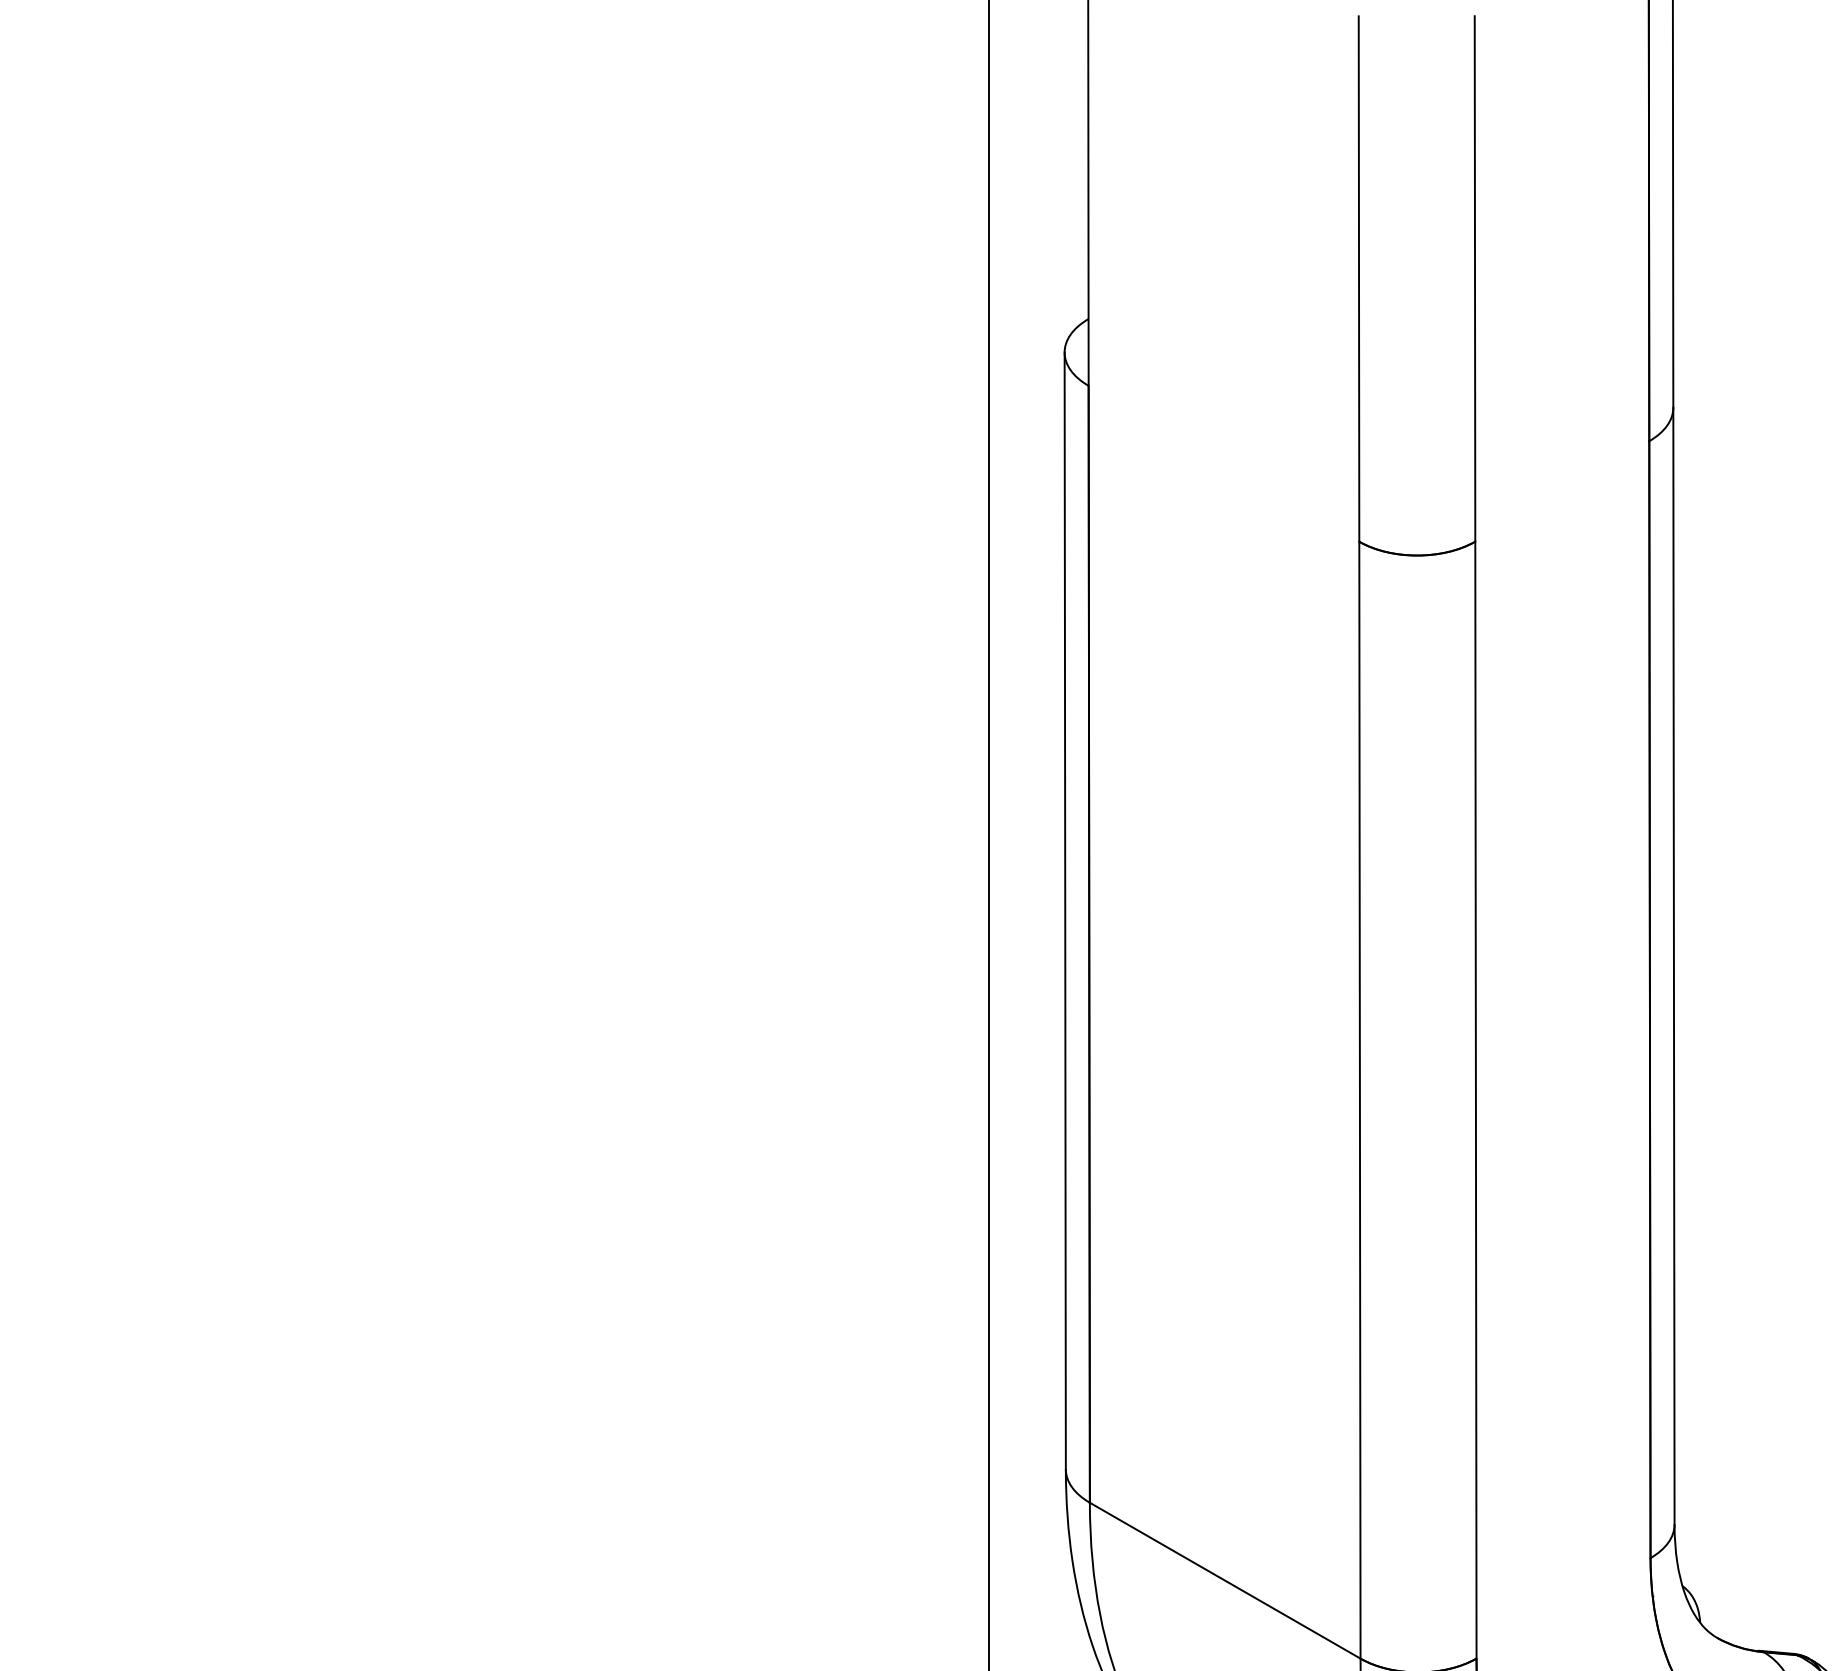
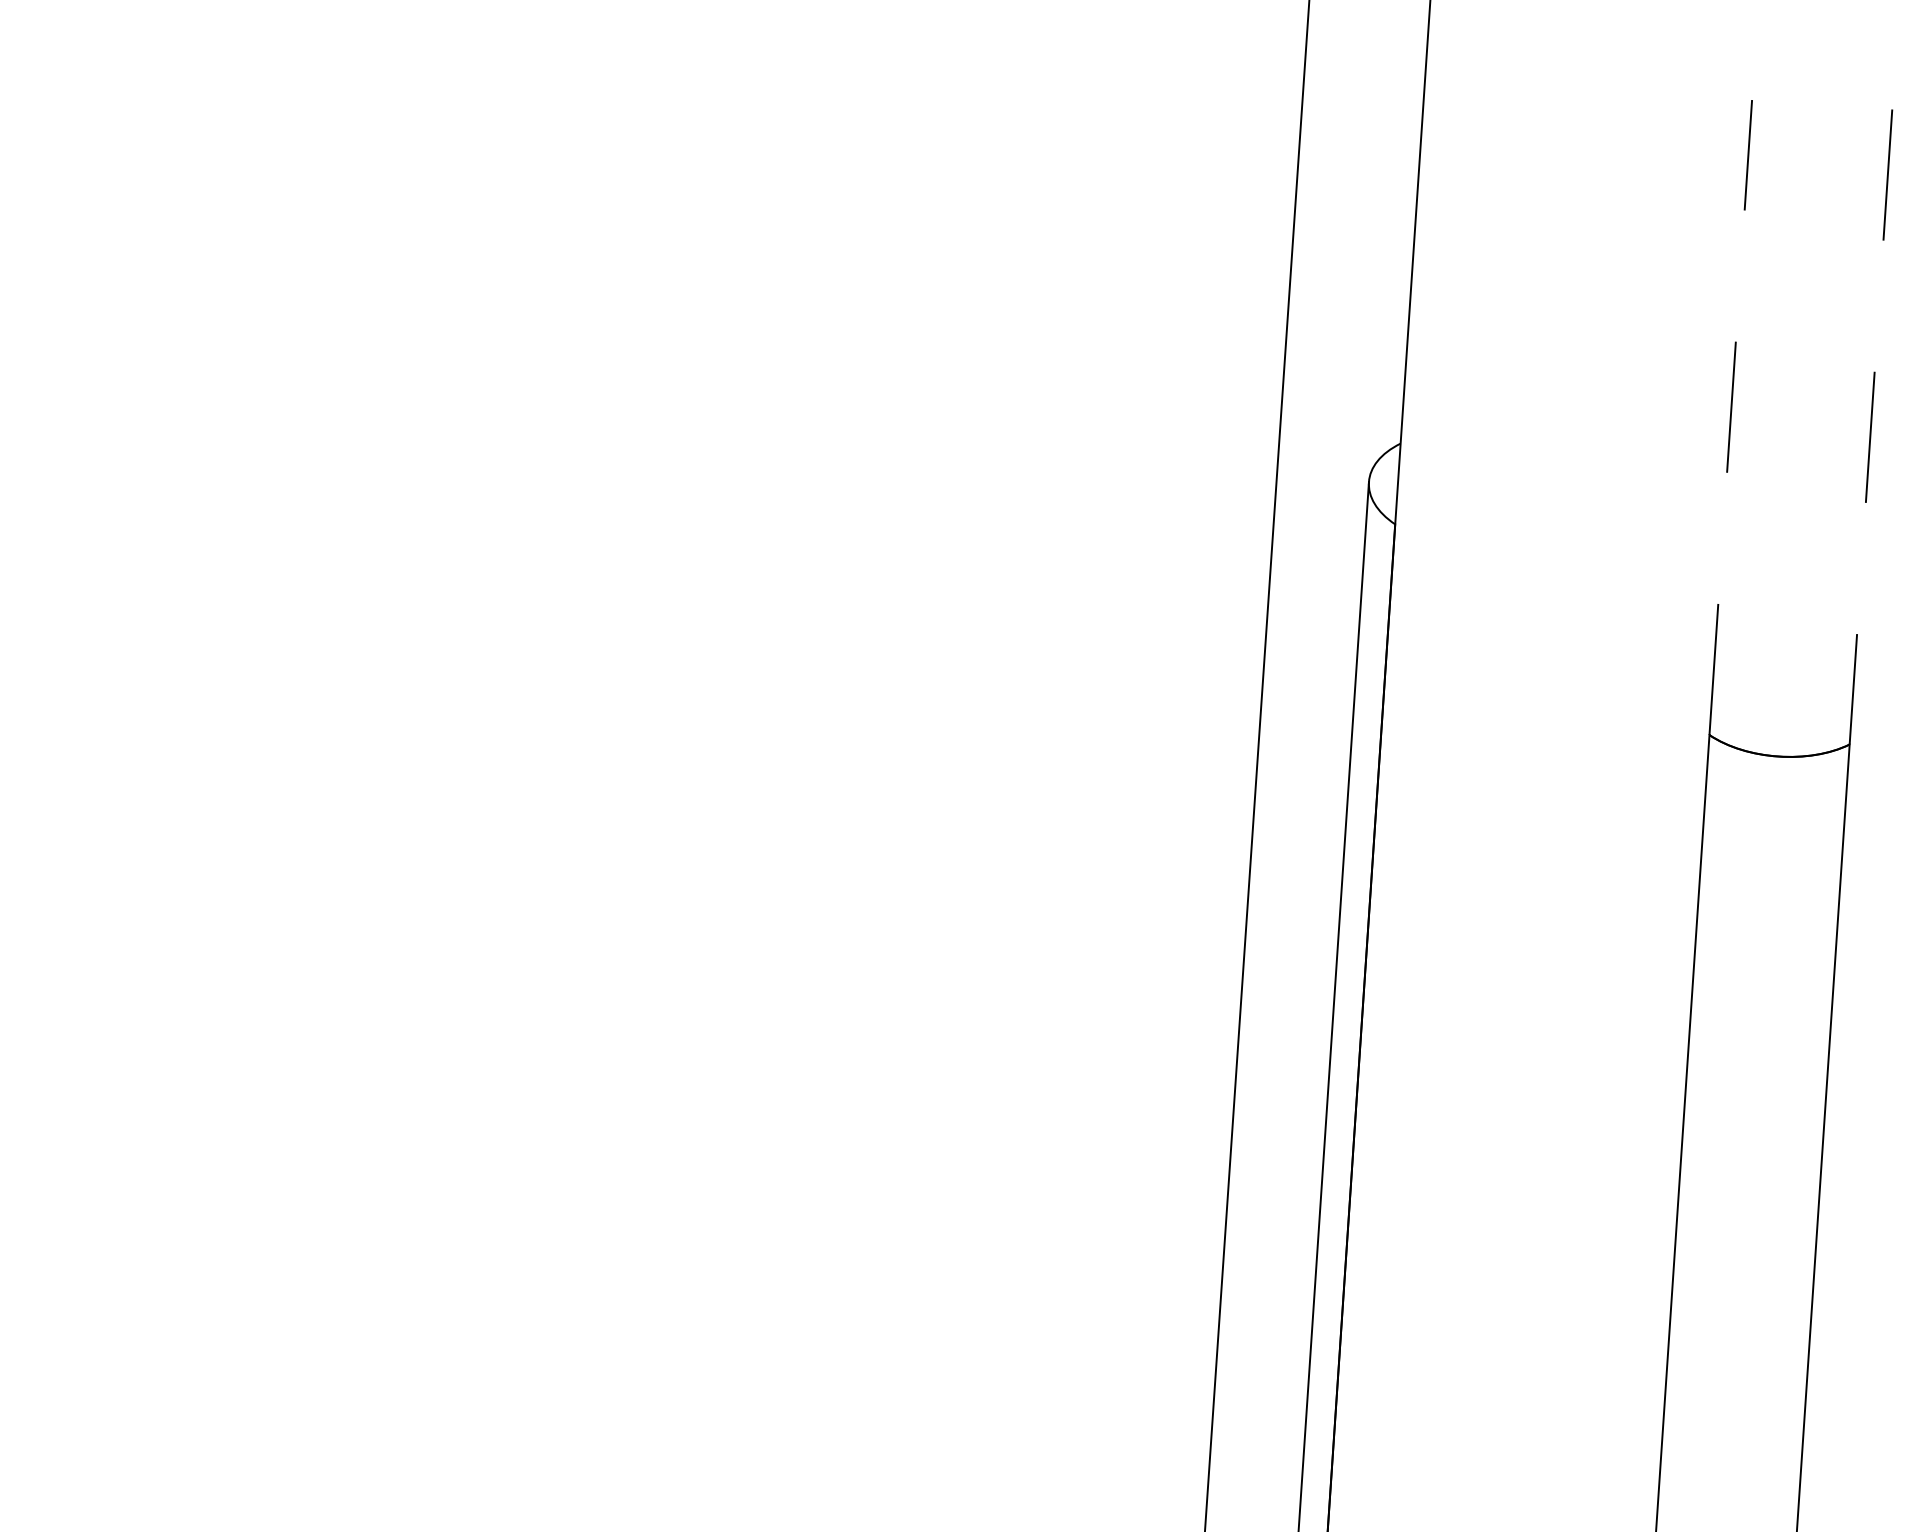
line: (1475, 278) -> (1871, 426), solid -> dashed
line: (1359, 279) -> (1731, 418), solid -> dashed

